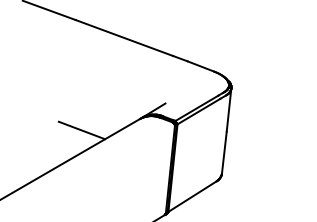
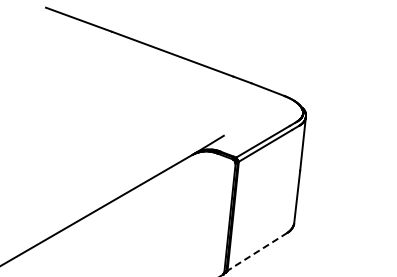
line: (81, 130) -> (119, 169), removed
line: (192, 196) -> (257, 251), solid -> dashed

